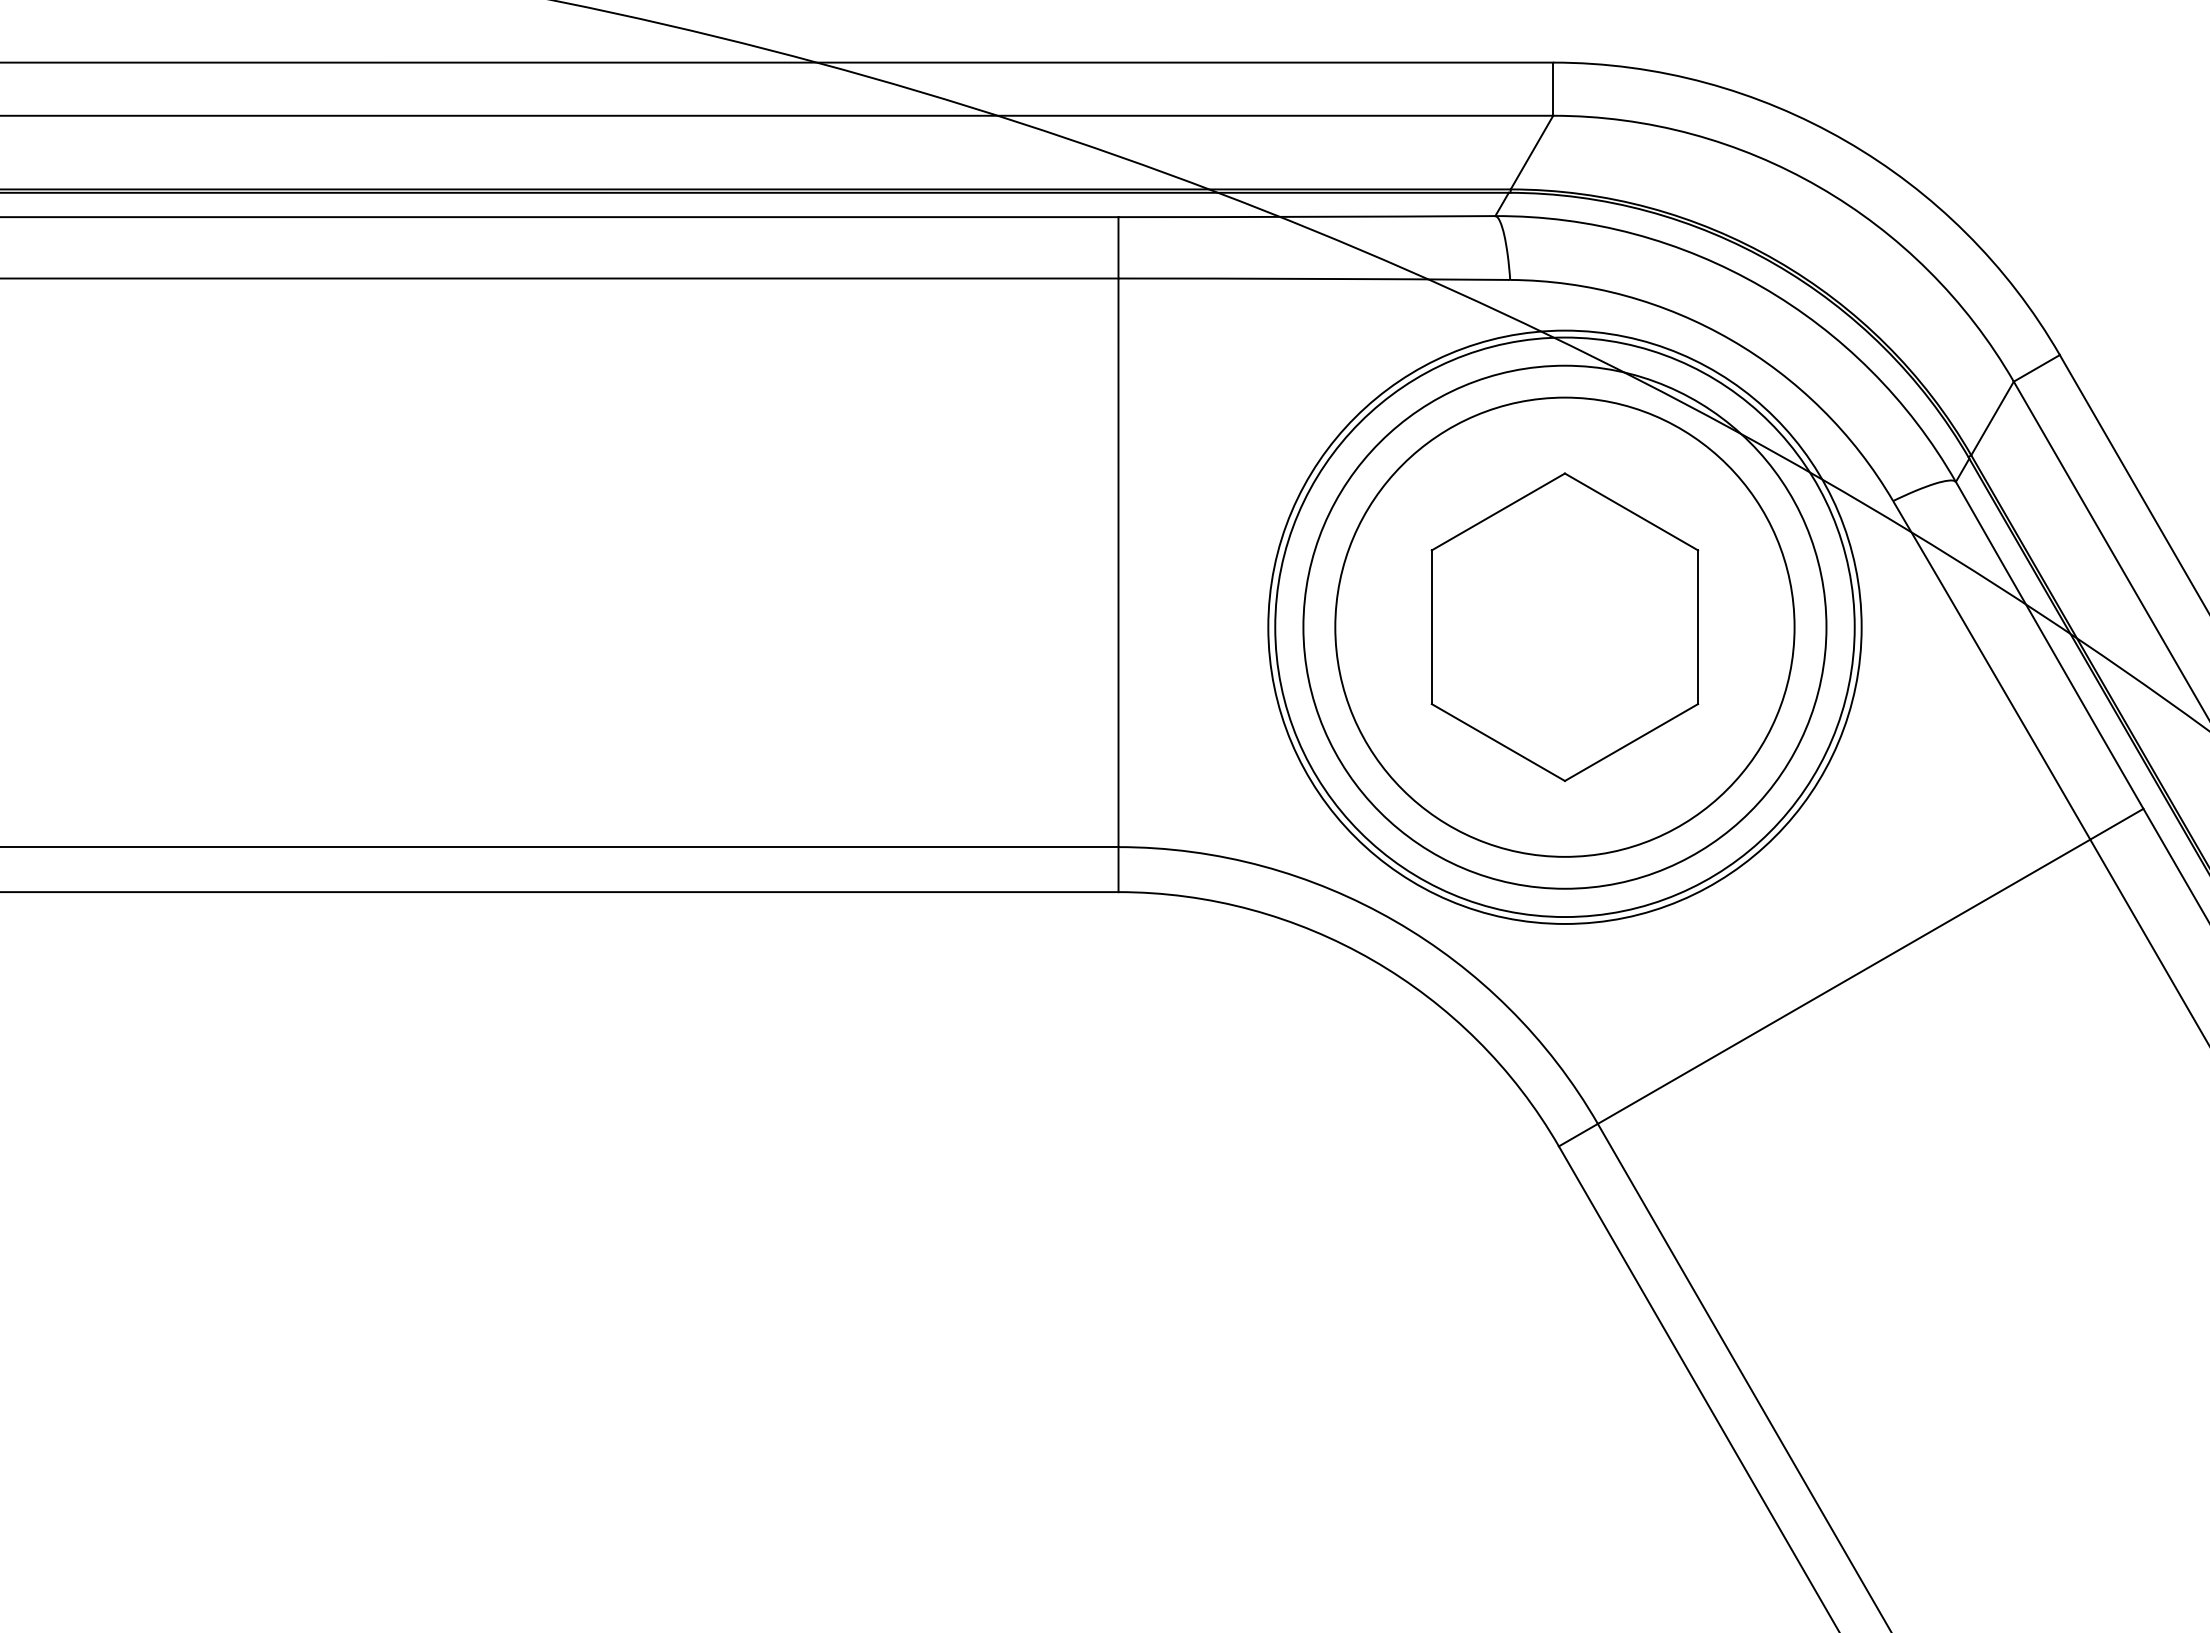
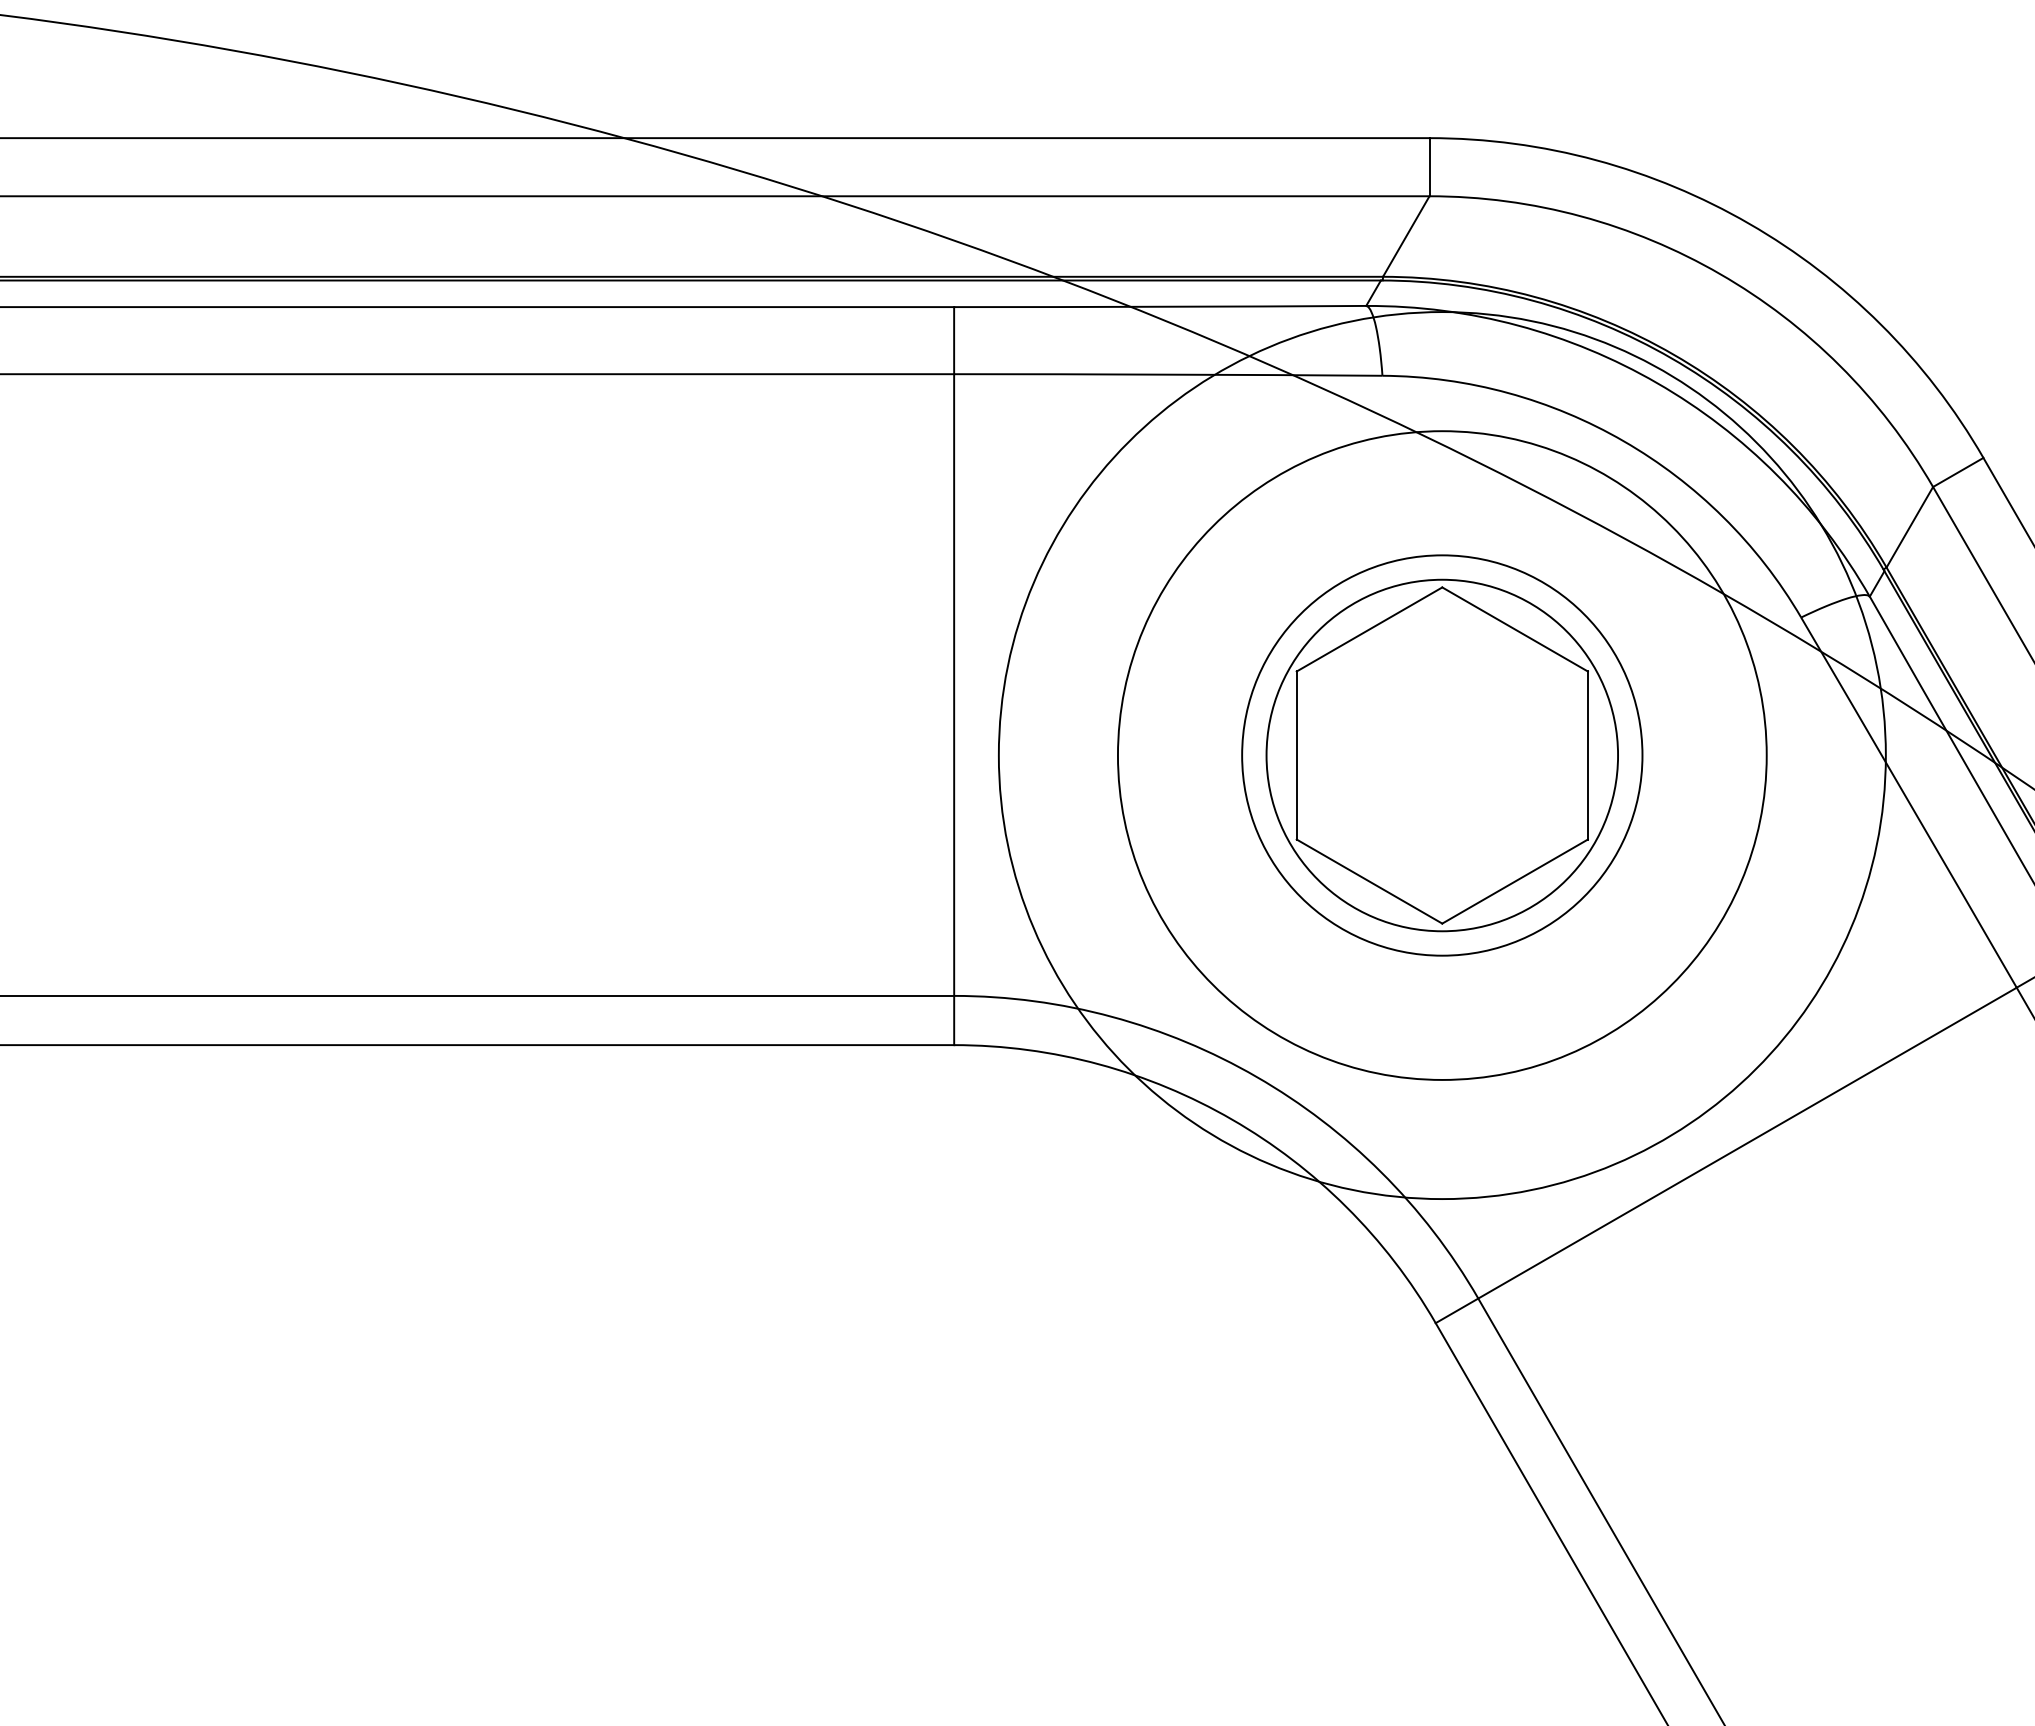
circle: (1564, 626) -> (1441, 754), size x0.7
circle: (1564, 626) -> (1441, 754), size x0.7
circle: (1564, 627) -> (1441, 755), size x1.4

